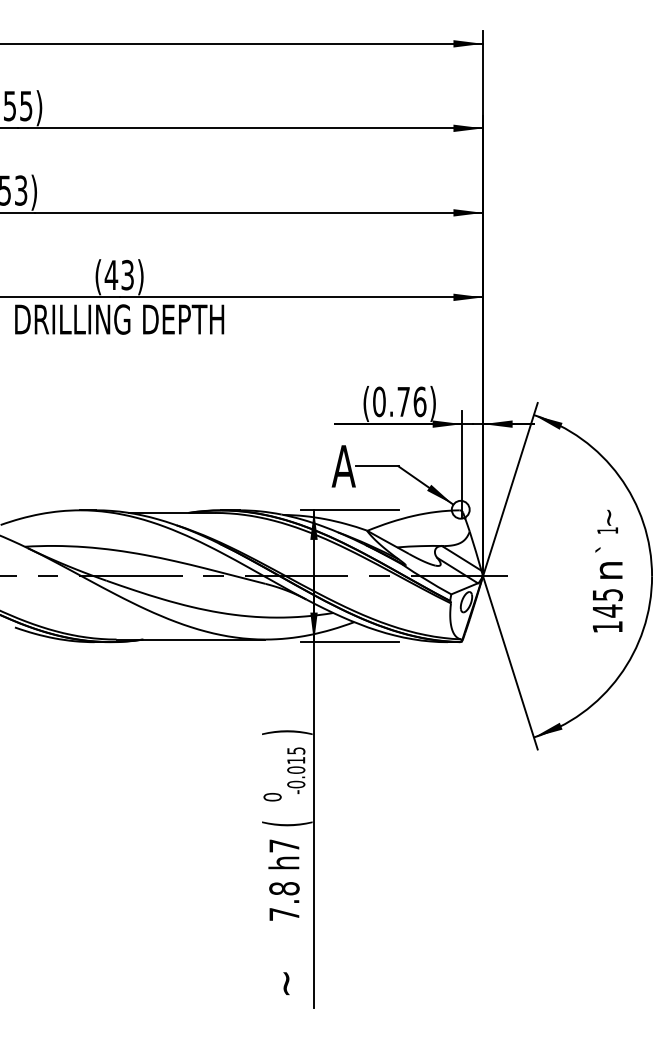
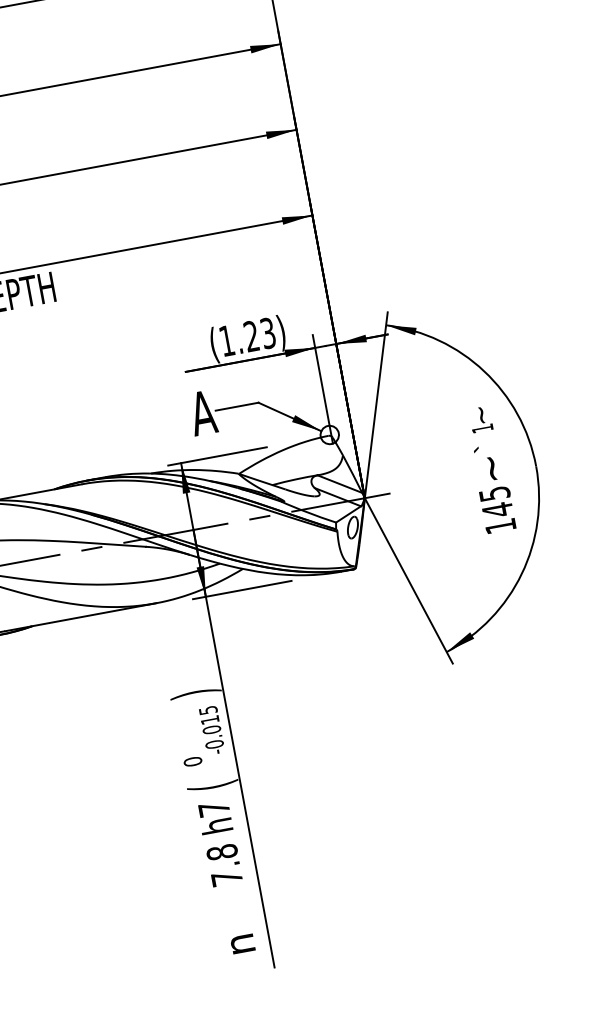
text: (399, 401) -> (247, 336), (0.76) -> (1.23)
text: (610, 570) -> (492, 468), n -> ~
text: (287, 983) -> (243, 947), ~ -> n

